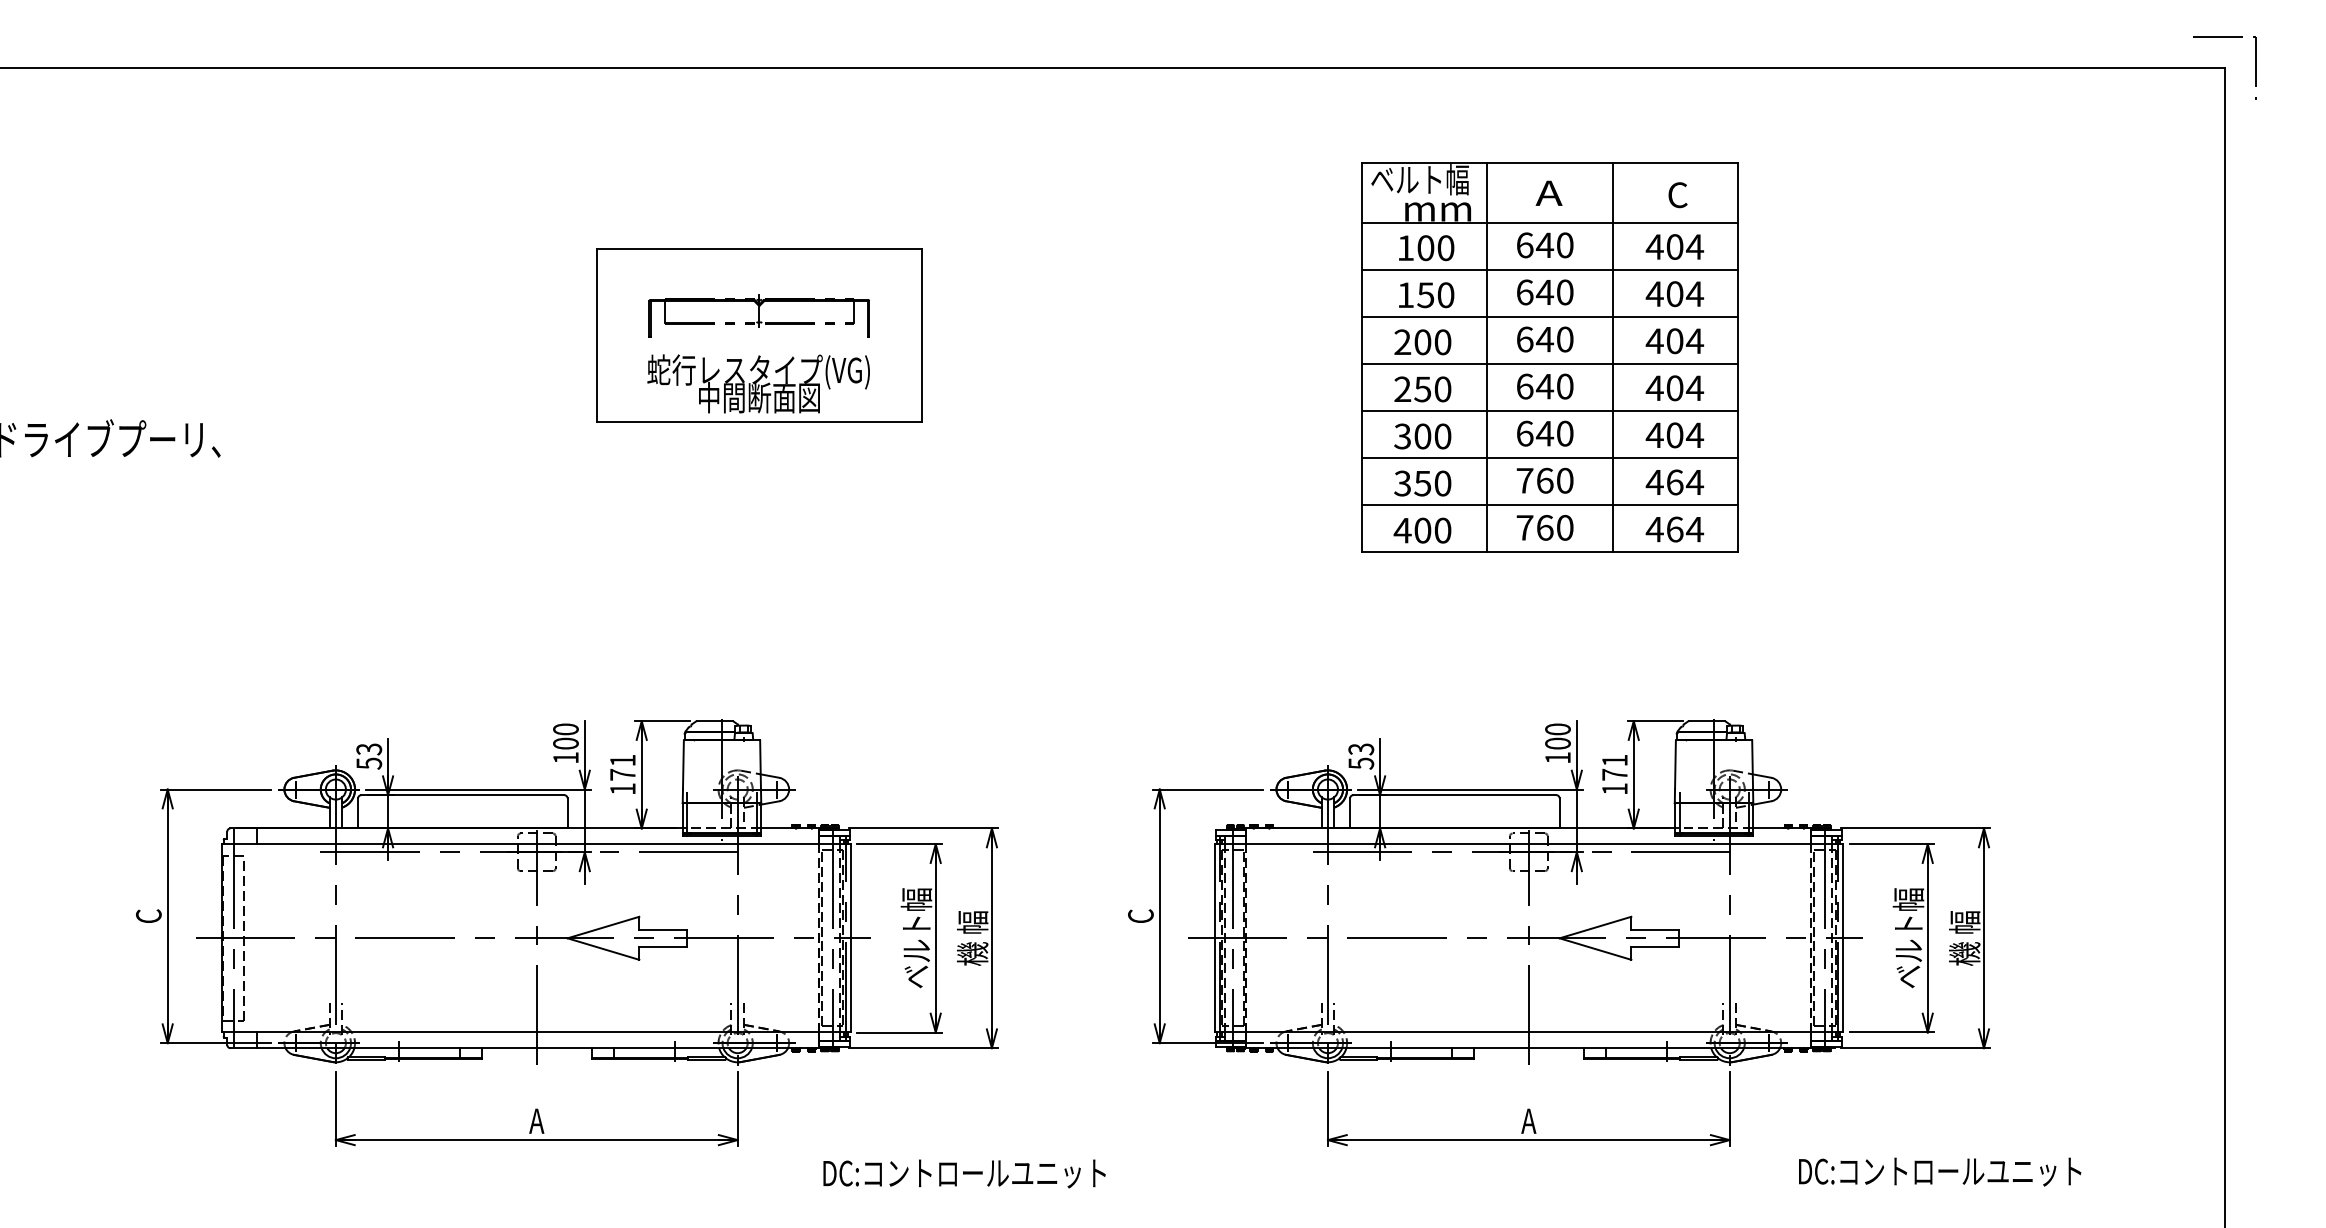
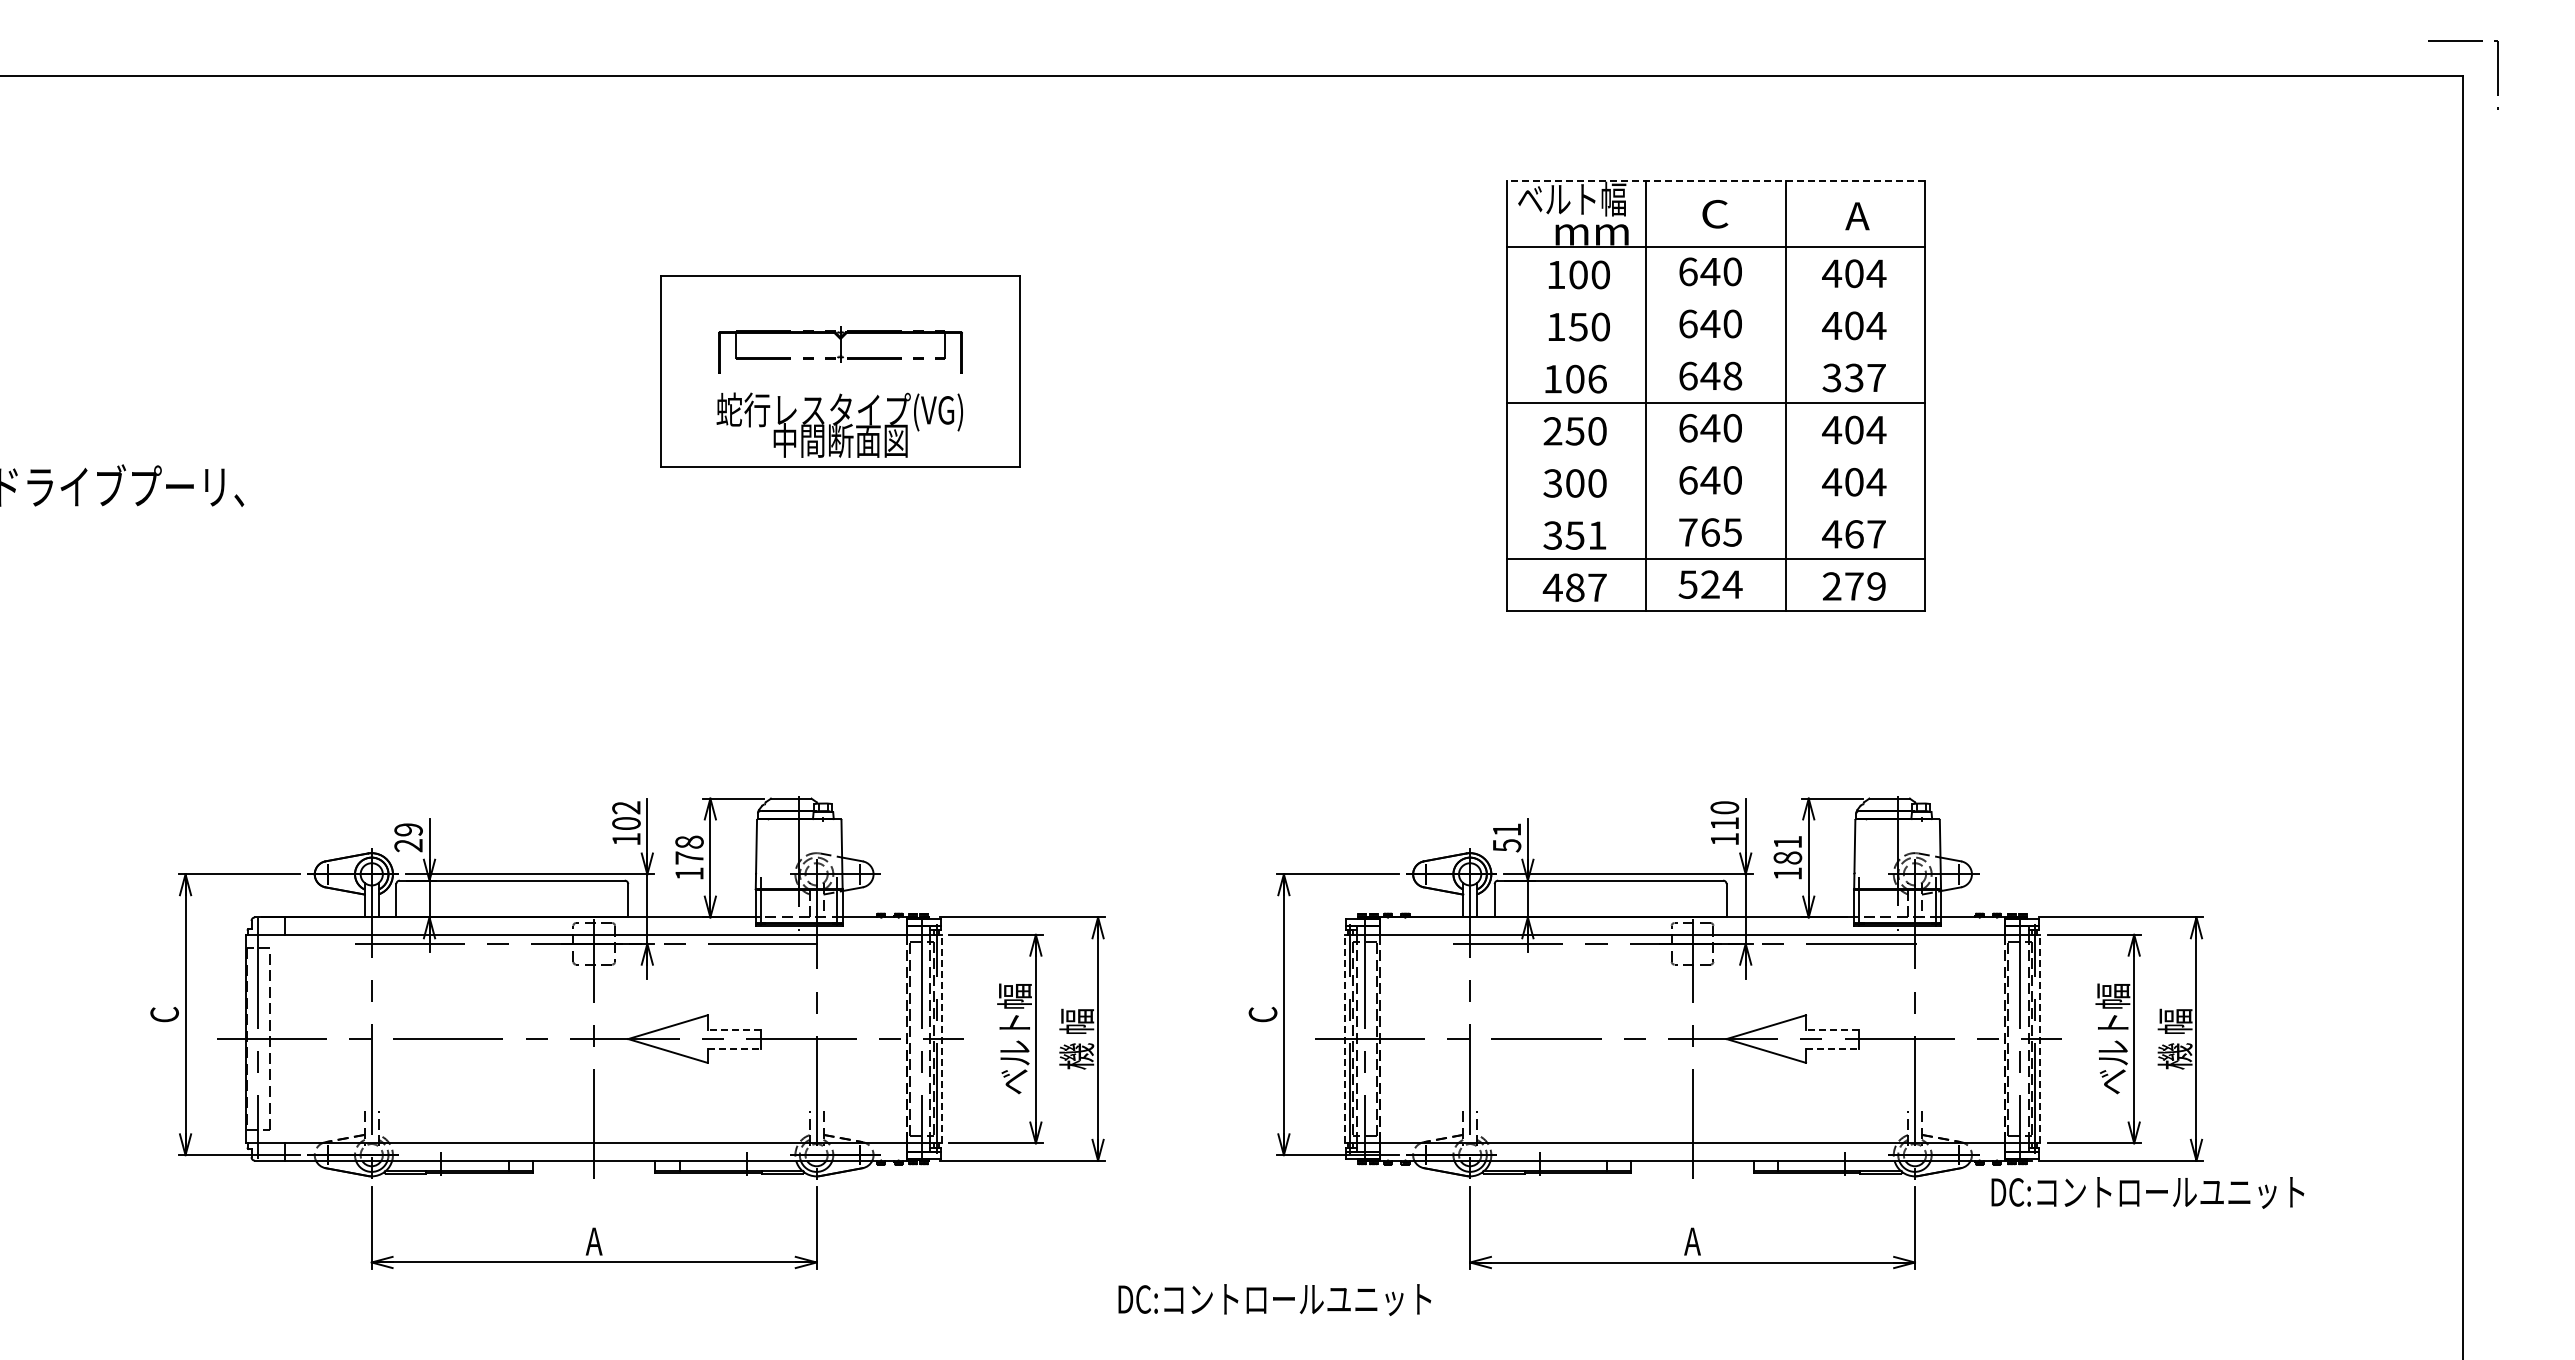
line: (1549, 162) -> (1715, 180), solid -> dashed
text: (1548, 192) -> (1714, 213), A -> C
text: (1677, 195) -> (1857, 216), C -> A
line: (1549, 269) -> (1715, 298), removed
line: (1549, 316) -> (1715, 350), removed
text: (1564, 339) -> (1732, 376), 640 -> 648
text: (1675, 340) -> (1854, 377), 404 -> 337
text: (1422, 341) -> (1574, 378), 200 -> 106
line: (1549, 411) -> (1715, 455), removed
line: (1549, 458) -> (1715, 507), removed
text: (1564, 480) -> (1732, 532), 760 -> 765
text: (1694, 482) -> (1876, 534), 464 -> 467
text: (1442, 483) -> (1597, 535), 350 -> 351
text: (1545, 527) -> (1710, 584), 760 -> 524
text: (1675, 529) -> (1854, 586), 464 -> 279
text: (1433, 530) -> (1586, 587), 400 -> 487
text: (565, 729) -> (626, 807), 100 -> 102
text: (1557, 743) -> (1724, 823), 100 -> 110
text: (1360, 749) -> (1506, 829), 53 -> 51
text: (369, 756) -> (408, 837), 53 -> 29
text: (622, 759) -> (689, 841), 171 -> 178
text: (1614, 774) -> (1787, 857), 171 -> 181
line: (662, 929) -> (733, 1029), solid -> dashed
line: (1654, 929) -> (1831, 1029), solid -> dashed
line: (850, 937) -> (941, 1038), solid -> dashed
line: (1215, 937) -> (1345, 1038), solid -> dashed
line: (1843, 937) -> (2040, 1038), solid -> dashed
line: (663, 946) -> (734, 1048), solid -> dashed
line: (1655, 946) -> (1832, 1048), solid -> dashed
text: (1939, 1171) -> (2147, 1192), moved
text: (964, 1173) -> (1274, 1299), moved

